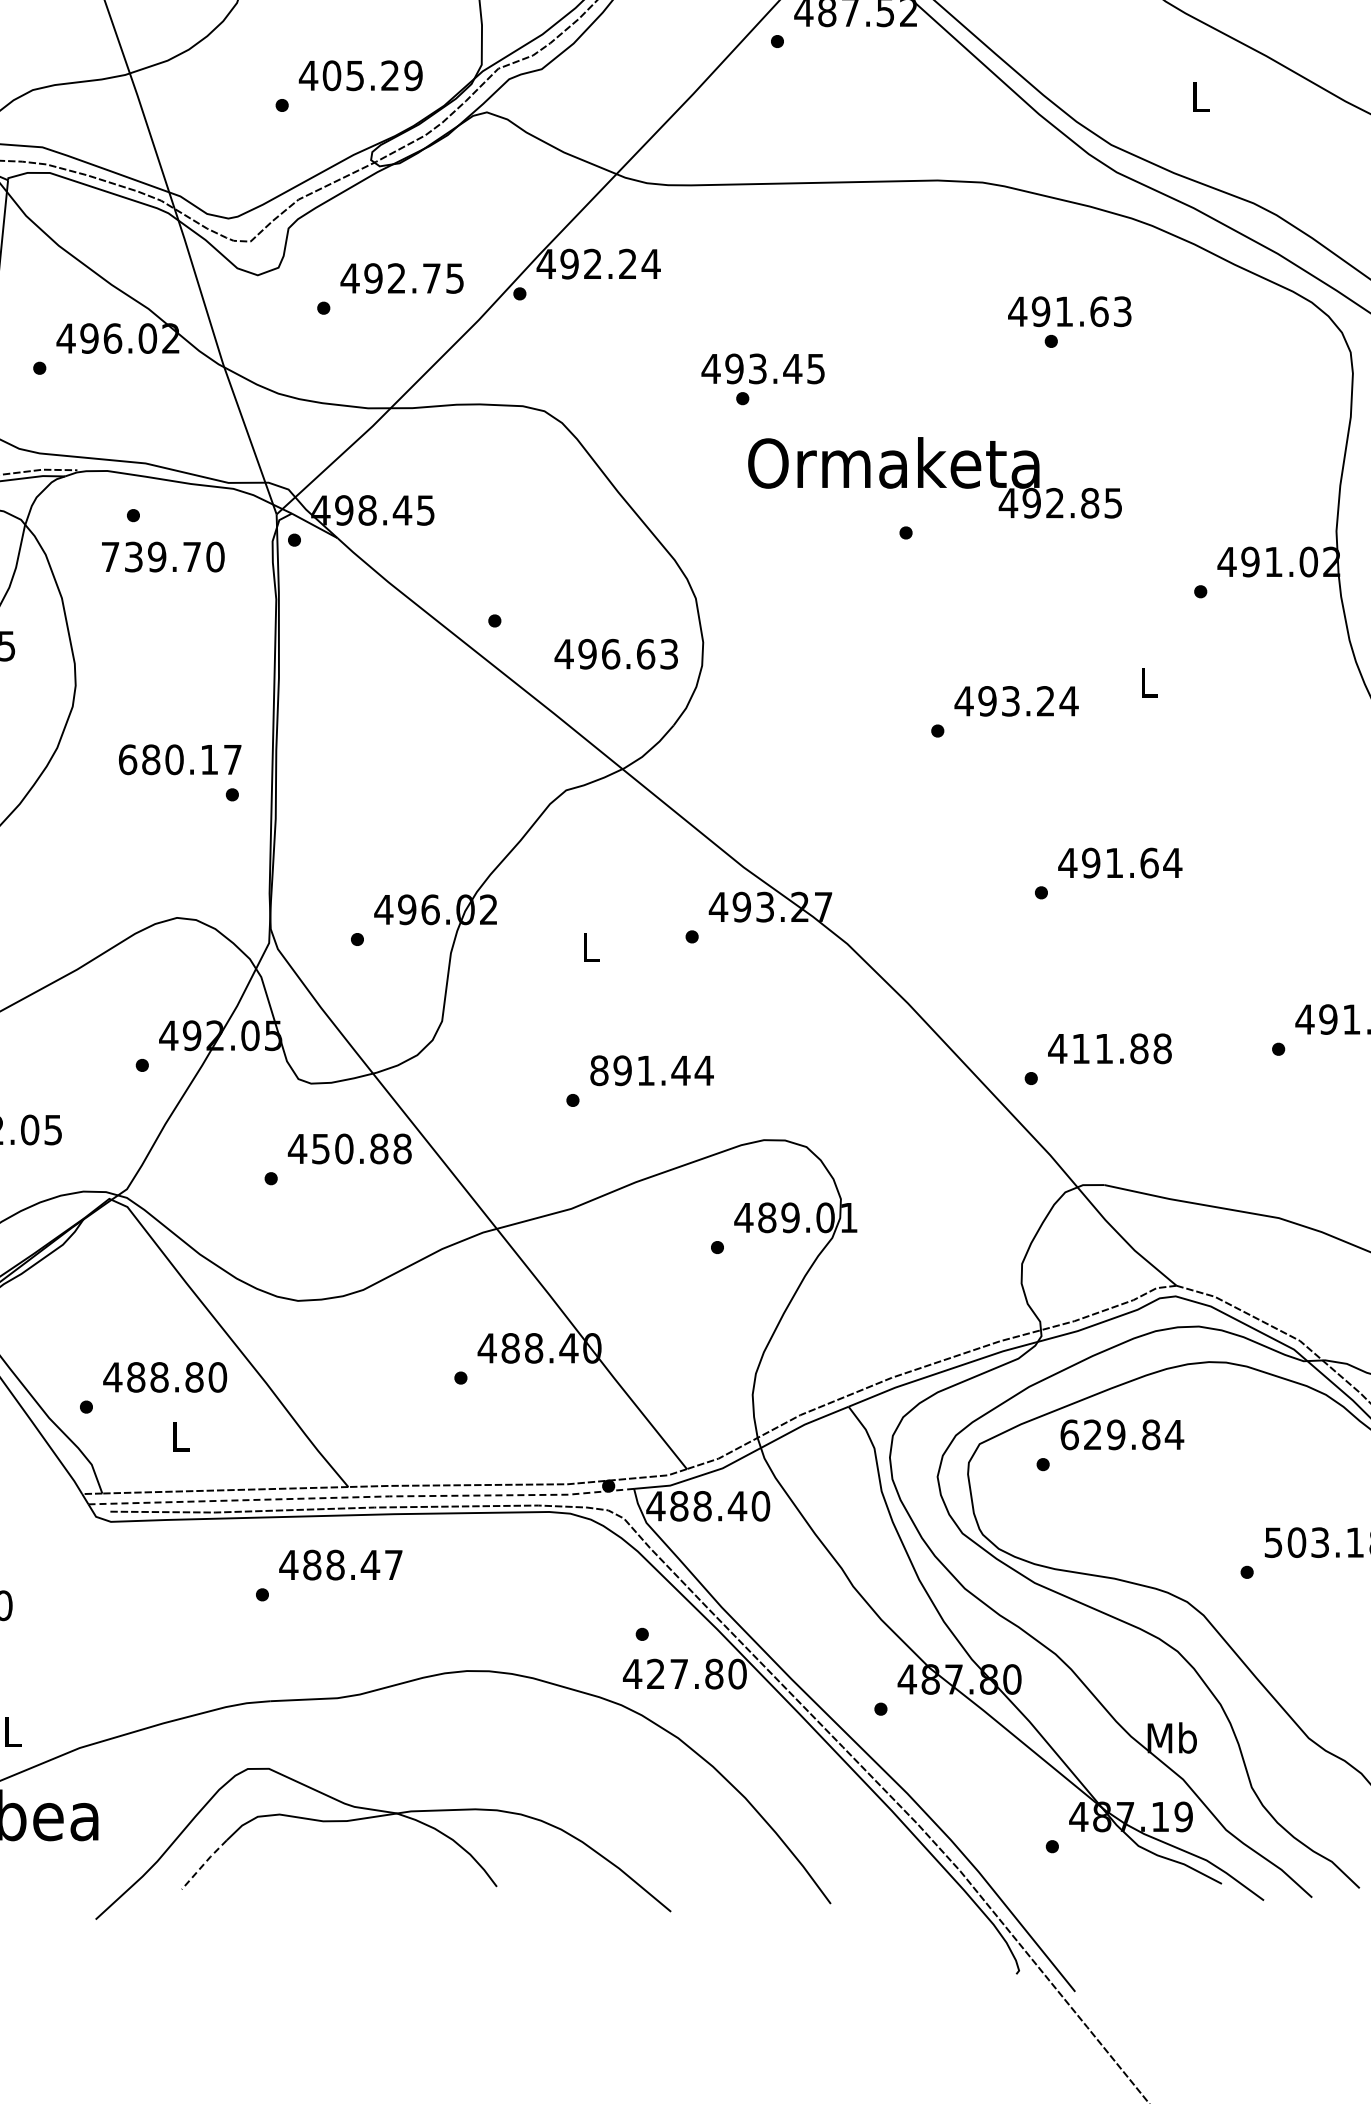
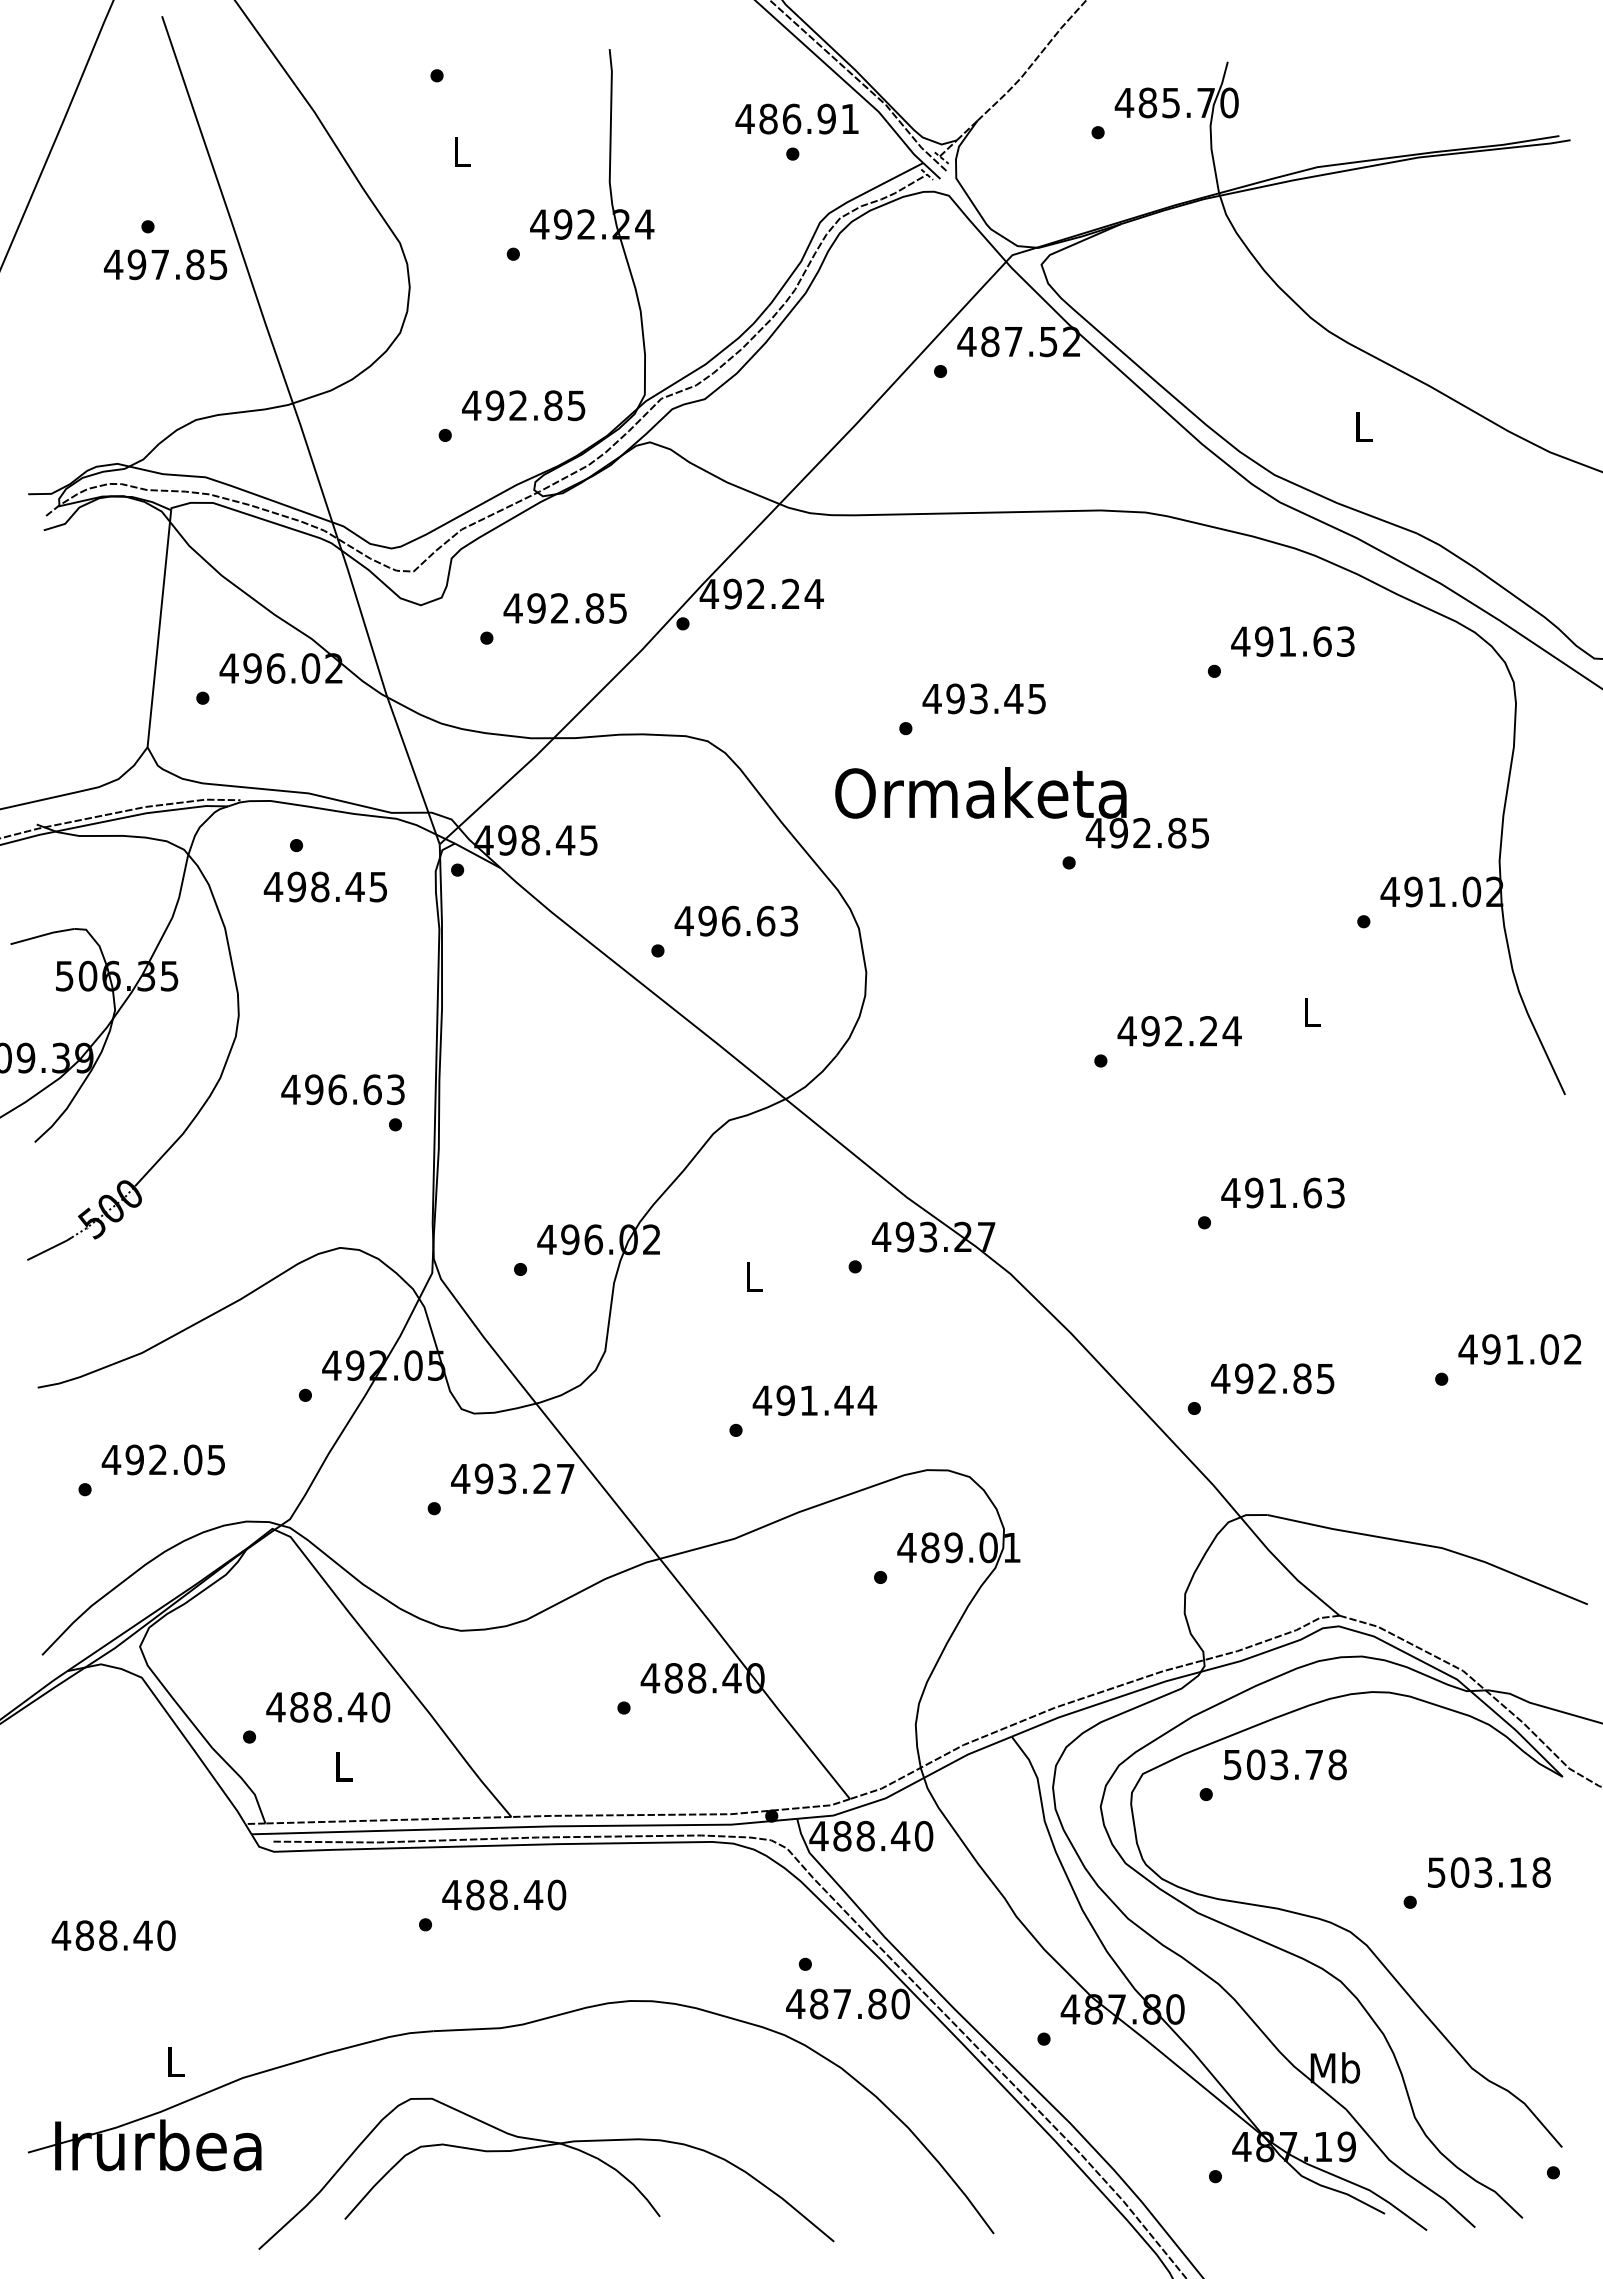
text: (372, 75) -> (535, 405), 405.29 -> 492.85
text: (431, 278) -> (594, 608), 492.75 -> 492.85
text: (1069, 311) -> (1292, 641), moved
text: (762, 368) -> (983, 698), moved
text: (934, 477) -> (1021, 807), moved
text: (162, 556) -> (325, 886), 739.70 -> 498.45
text: (616, 653) -> (736, 920), moved
text: (1010, 701) -> (1173, 1031), 493.24 -> 492.24
text: (179, 759) -> (342, 1089), 680.17 -> 496.63
text: (1172, 862) -> (1335, 1192), 491.64 -> 491.63
text: (1121, 1048) -> (1284, 1378), 411.88 -> 492.85
text: (599, 1070) -> (762, 1400), 891.44 -> 491.44
text: (361, 1148) -> (524, 1478), 450.88 -> 493.27
text: (194, 1377) -> (357, 1707), 488.80 -> 488.40
text: (1122, 1434) -> (1285, 1764), 629.84 -> 503.78
line: (362, 1497) -> (525, 1827), dashed -> solid
text: (393, 1564) -> (556, 1894), 488.47 -> 488.40
text: (656, 1673) -> (819, 2003), 427.80 -> 487.80
line: (204, 1864) -> (367, 2194), dashed -> solid

